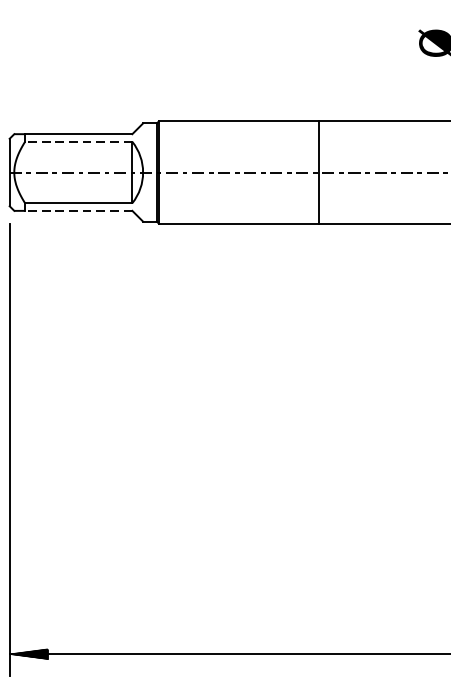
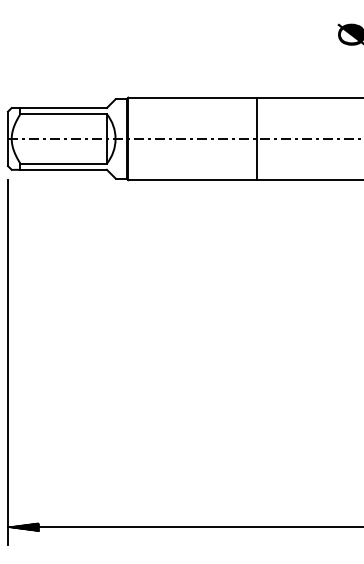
line: (78, 142) -> (63, 114), dashed -> solid
line: (78, 210) -> (63, 169), dashed -> solid

